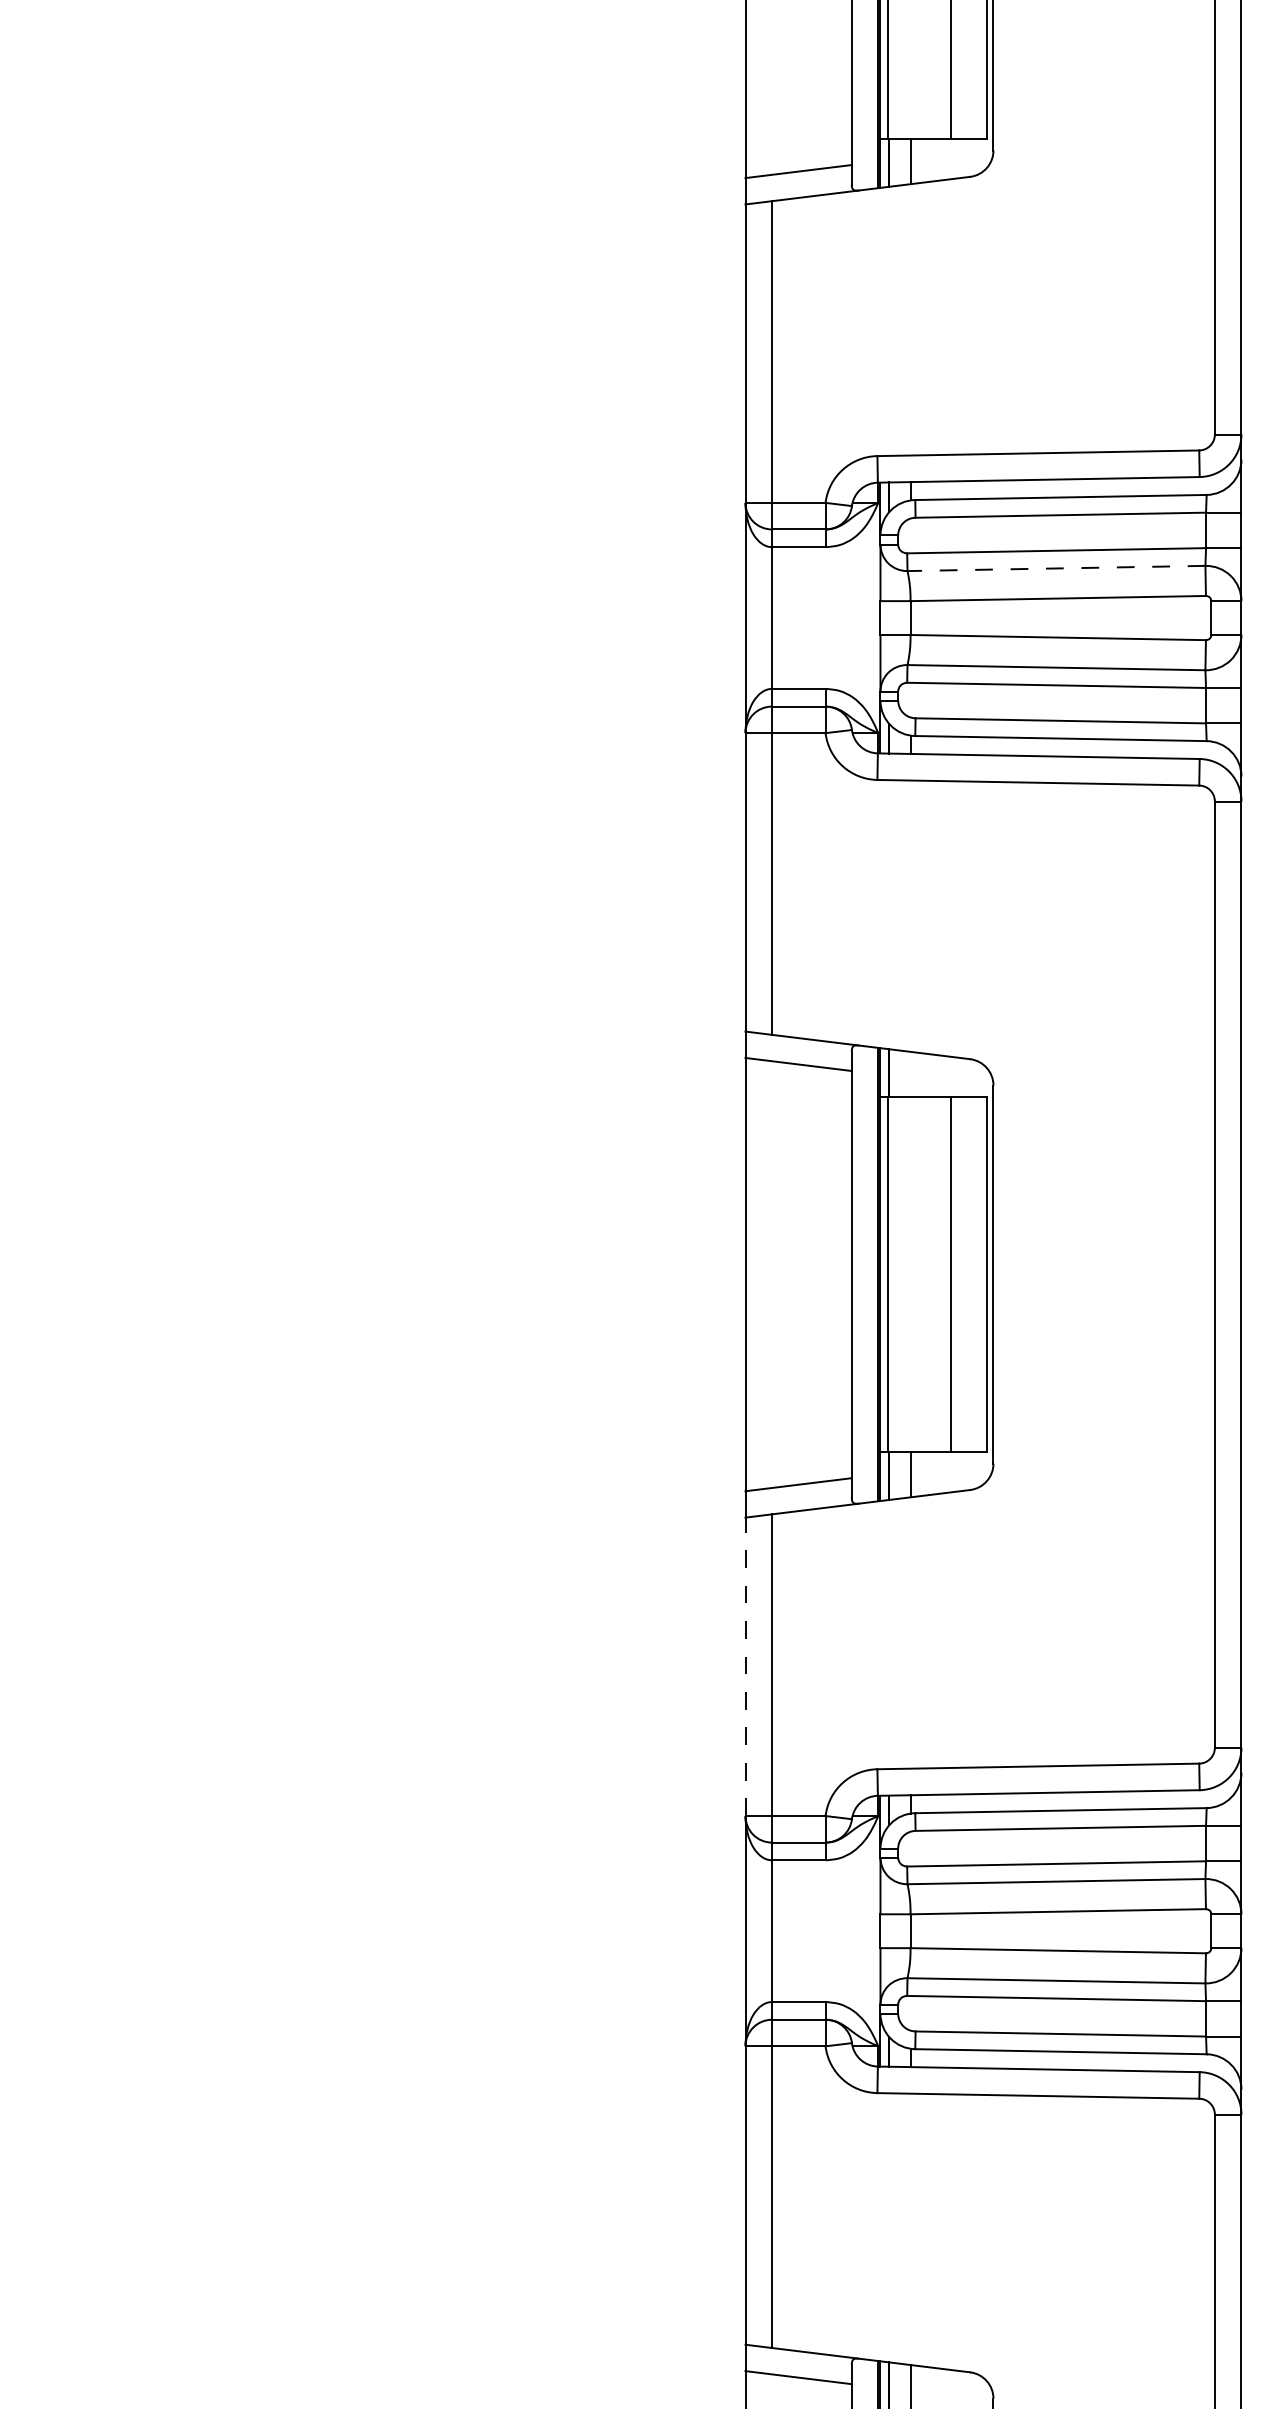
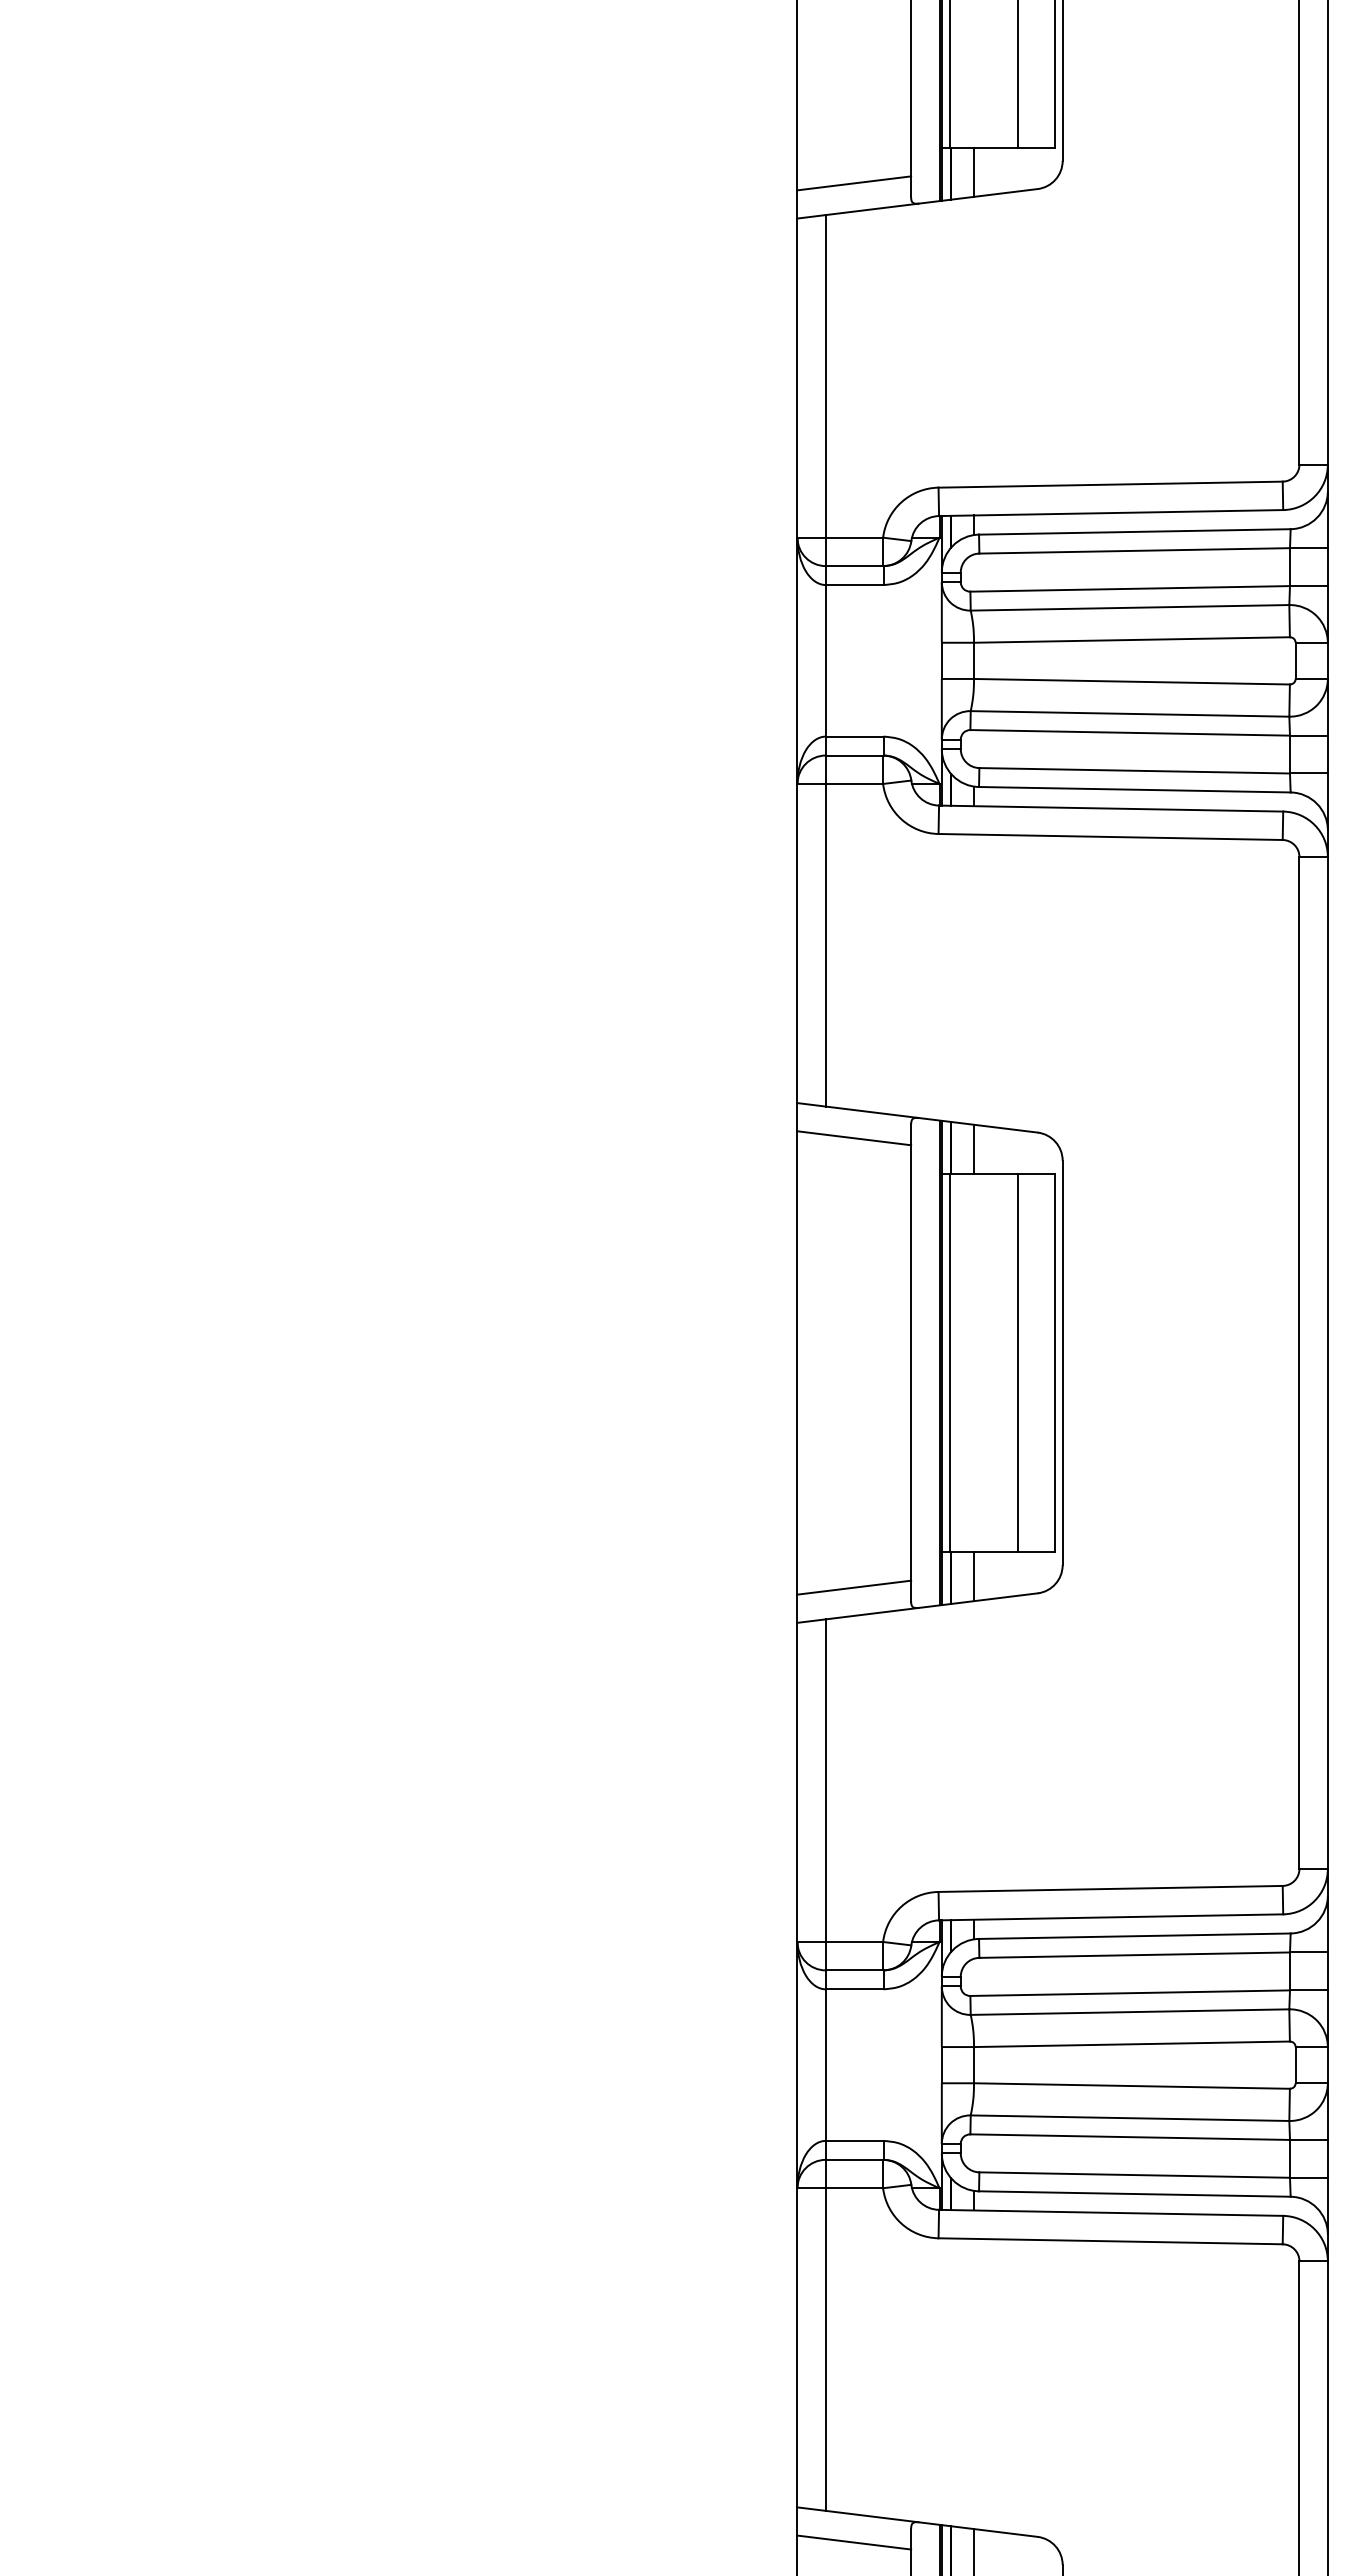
line: (1055, 568) -> (1129, 607), dashed -> solid
line: (911, 1074) -> (974, 1148), added
line: (745, 1666) -> (797, 1782), dashed -> solid

